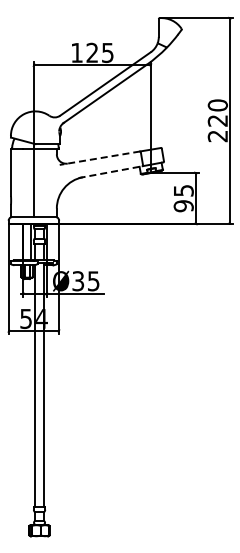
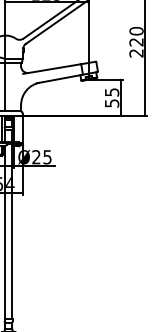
line: (99, 158) -> (51, 69), dashed -> solid
line: (110, 172) -> (59, 79), dashed -> solid
text: (183, 206) -> (111, 103), 95 -> 55
text: (78, 281) -> (36, 157), Ø35 -> Ø25

